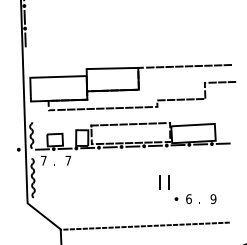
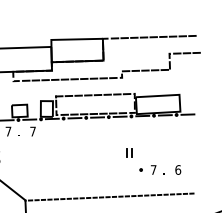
part: (164, 181) -> (129, 152), size x0.62
text: (188, 199) -> (153, 170), 6 -> 7
text: (213, 199) -> (178, 170), 9 -> 6

